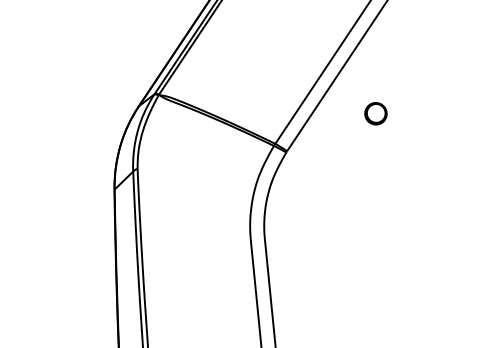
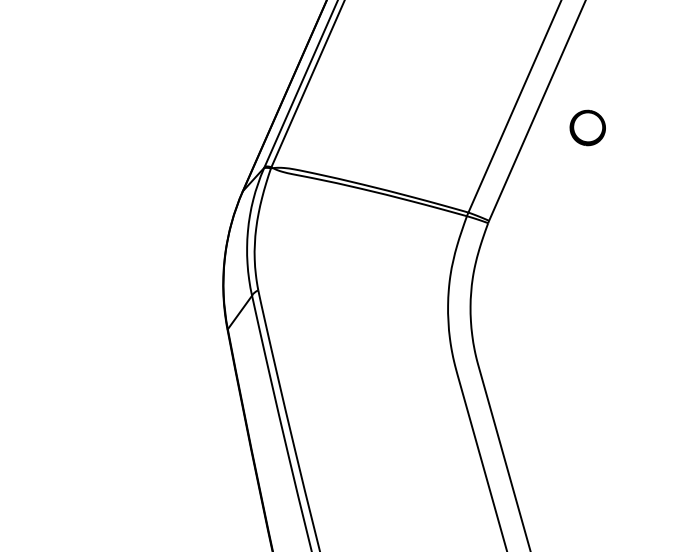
part: (375, 113) -> (587, 127), moved

